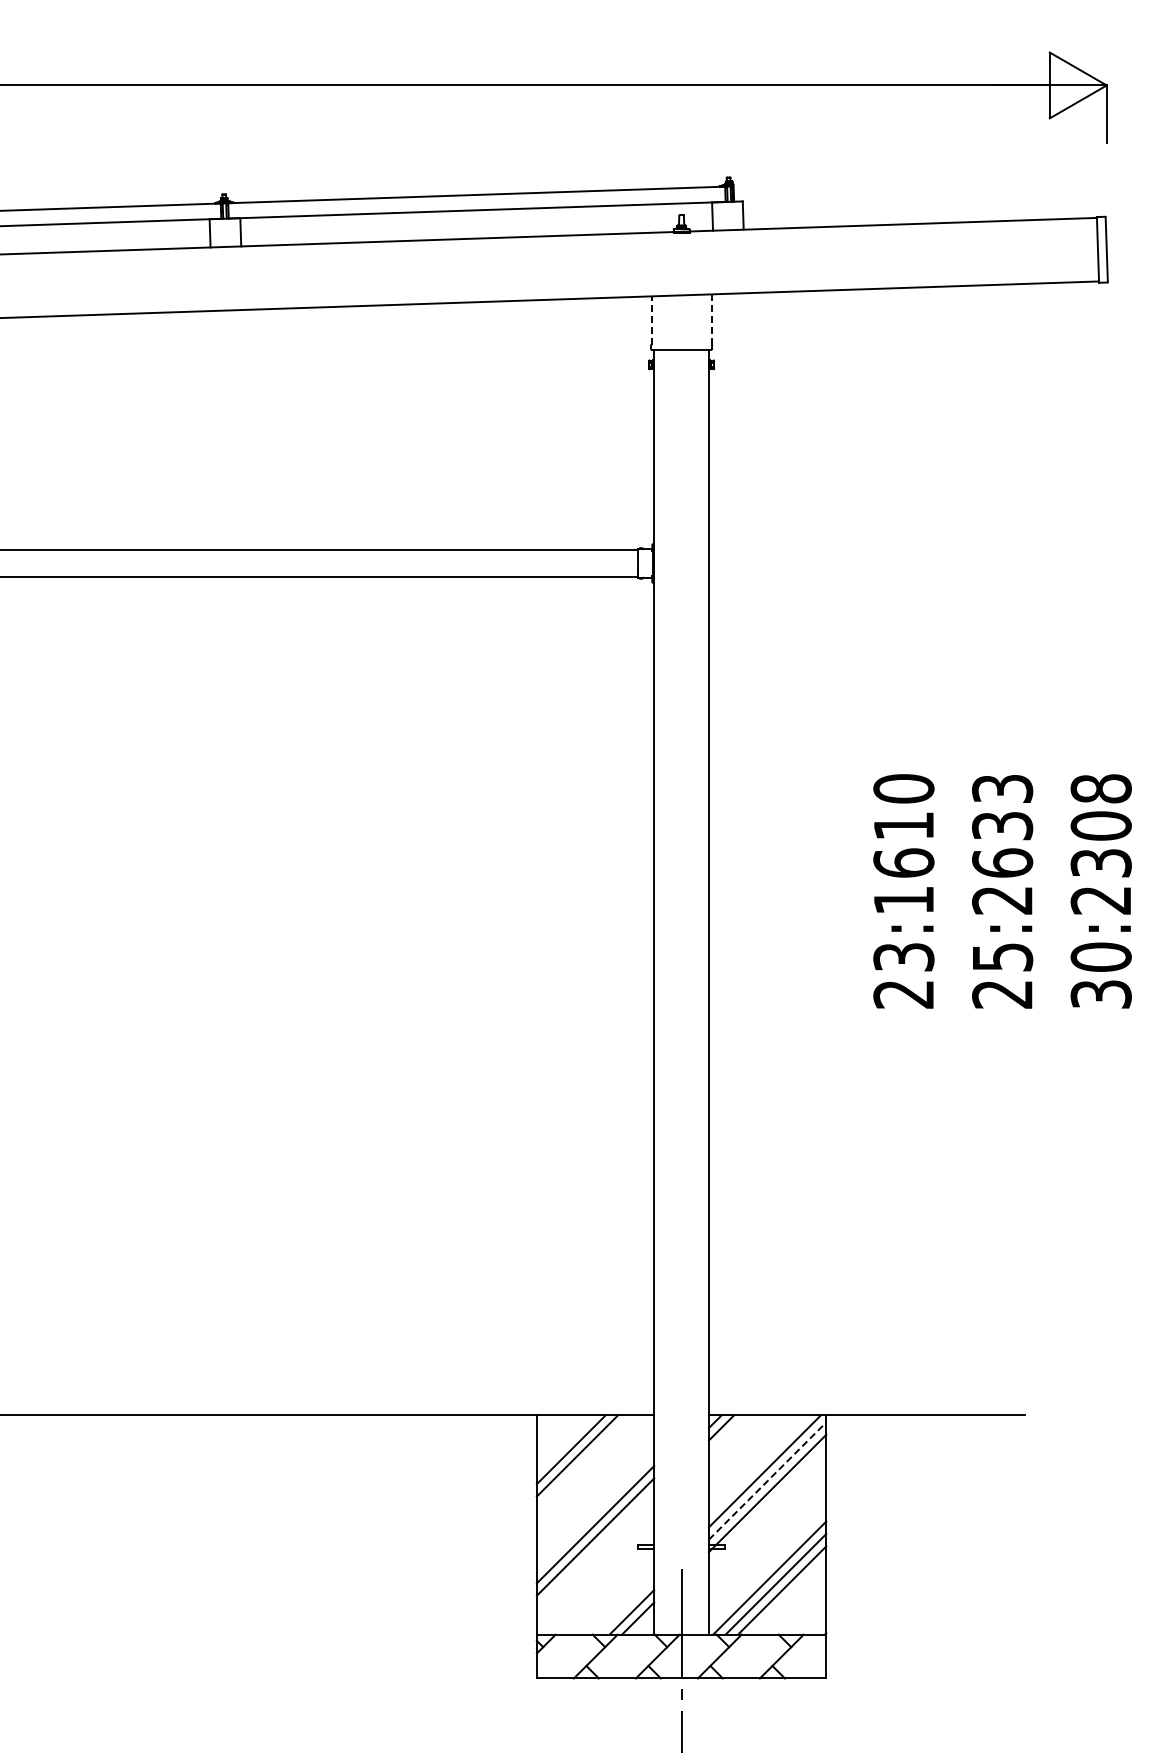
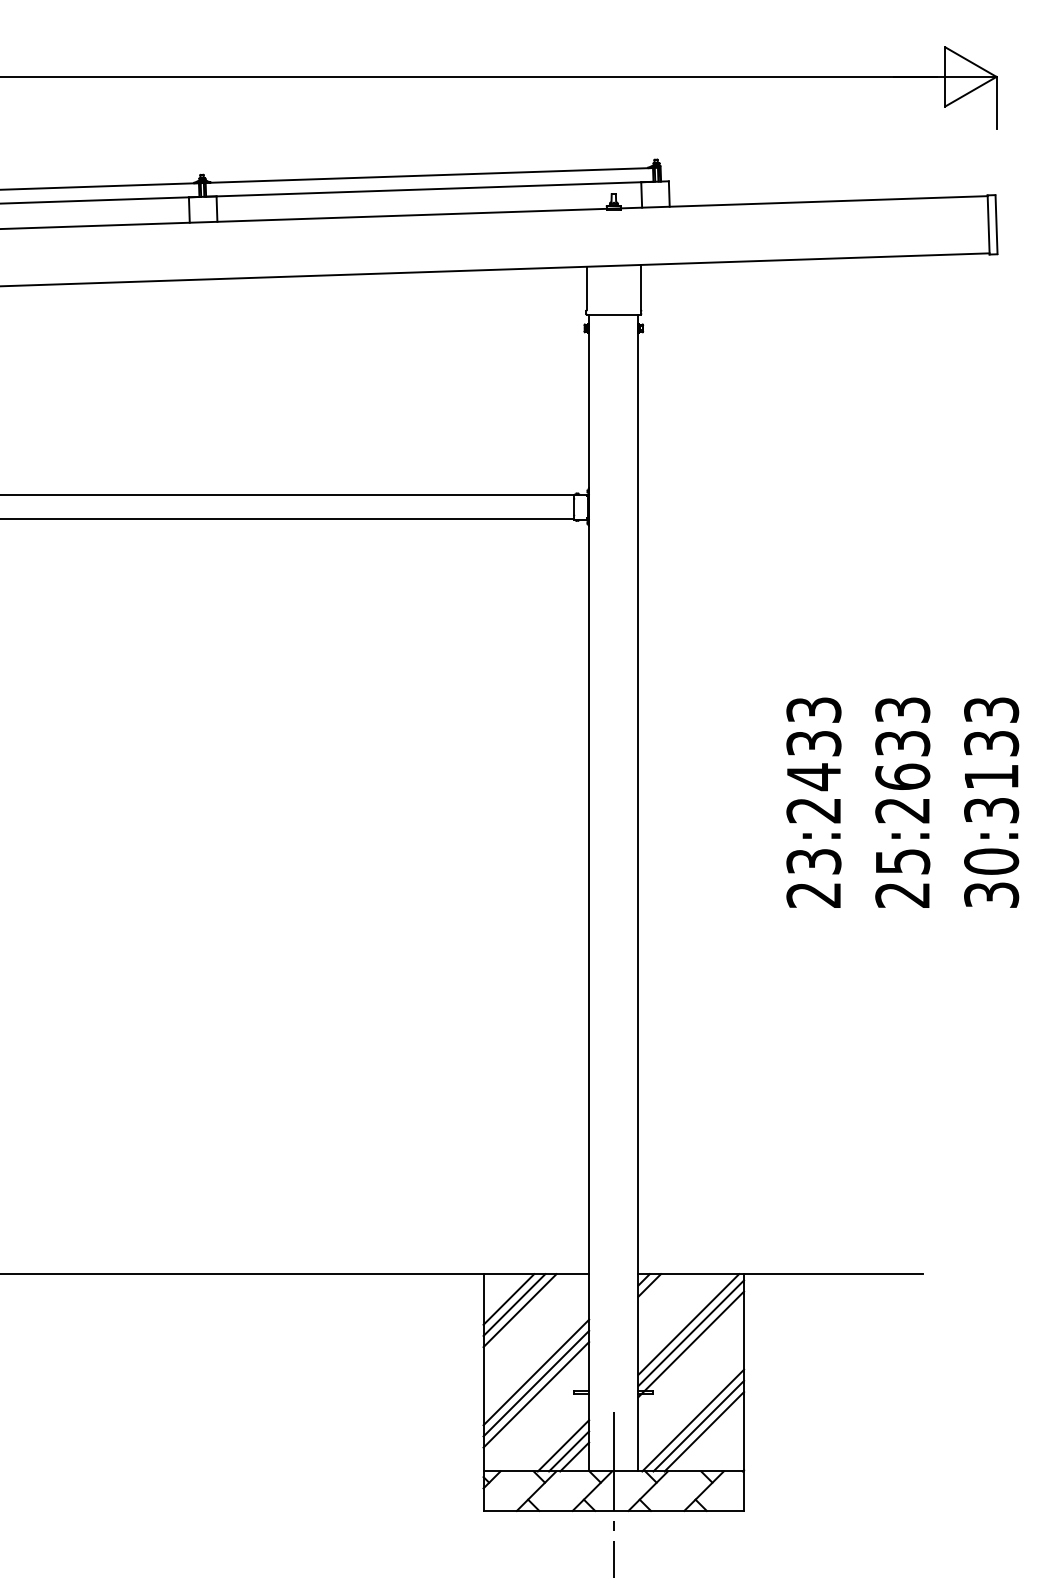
line: (651, 319) -> (586, 287), dashed -> solid
line: (711, 319) -> (640, 287), dashed -> solid
text: (903, 844) -> (813, 760), 23:1610 -> 23:2433
text: (1100, 844) -> (990, 760), 30:2308 -> 30:3133
line: (564, 1443) -> (508, 1299), added
line: (767, 1481) -> (691, 1333), dashed -> solid
line: (595, 1549) -> (536, 1394), added
line: (625, 1605) -> (563, 1445), added

